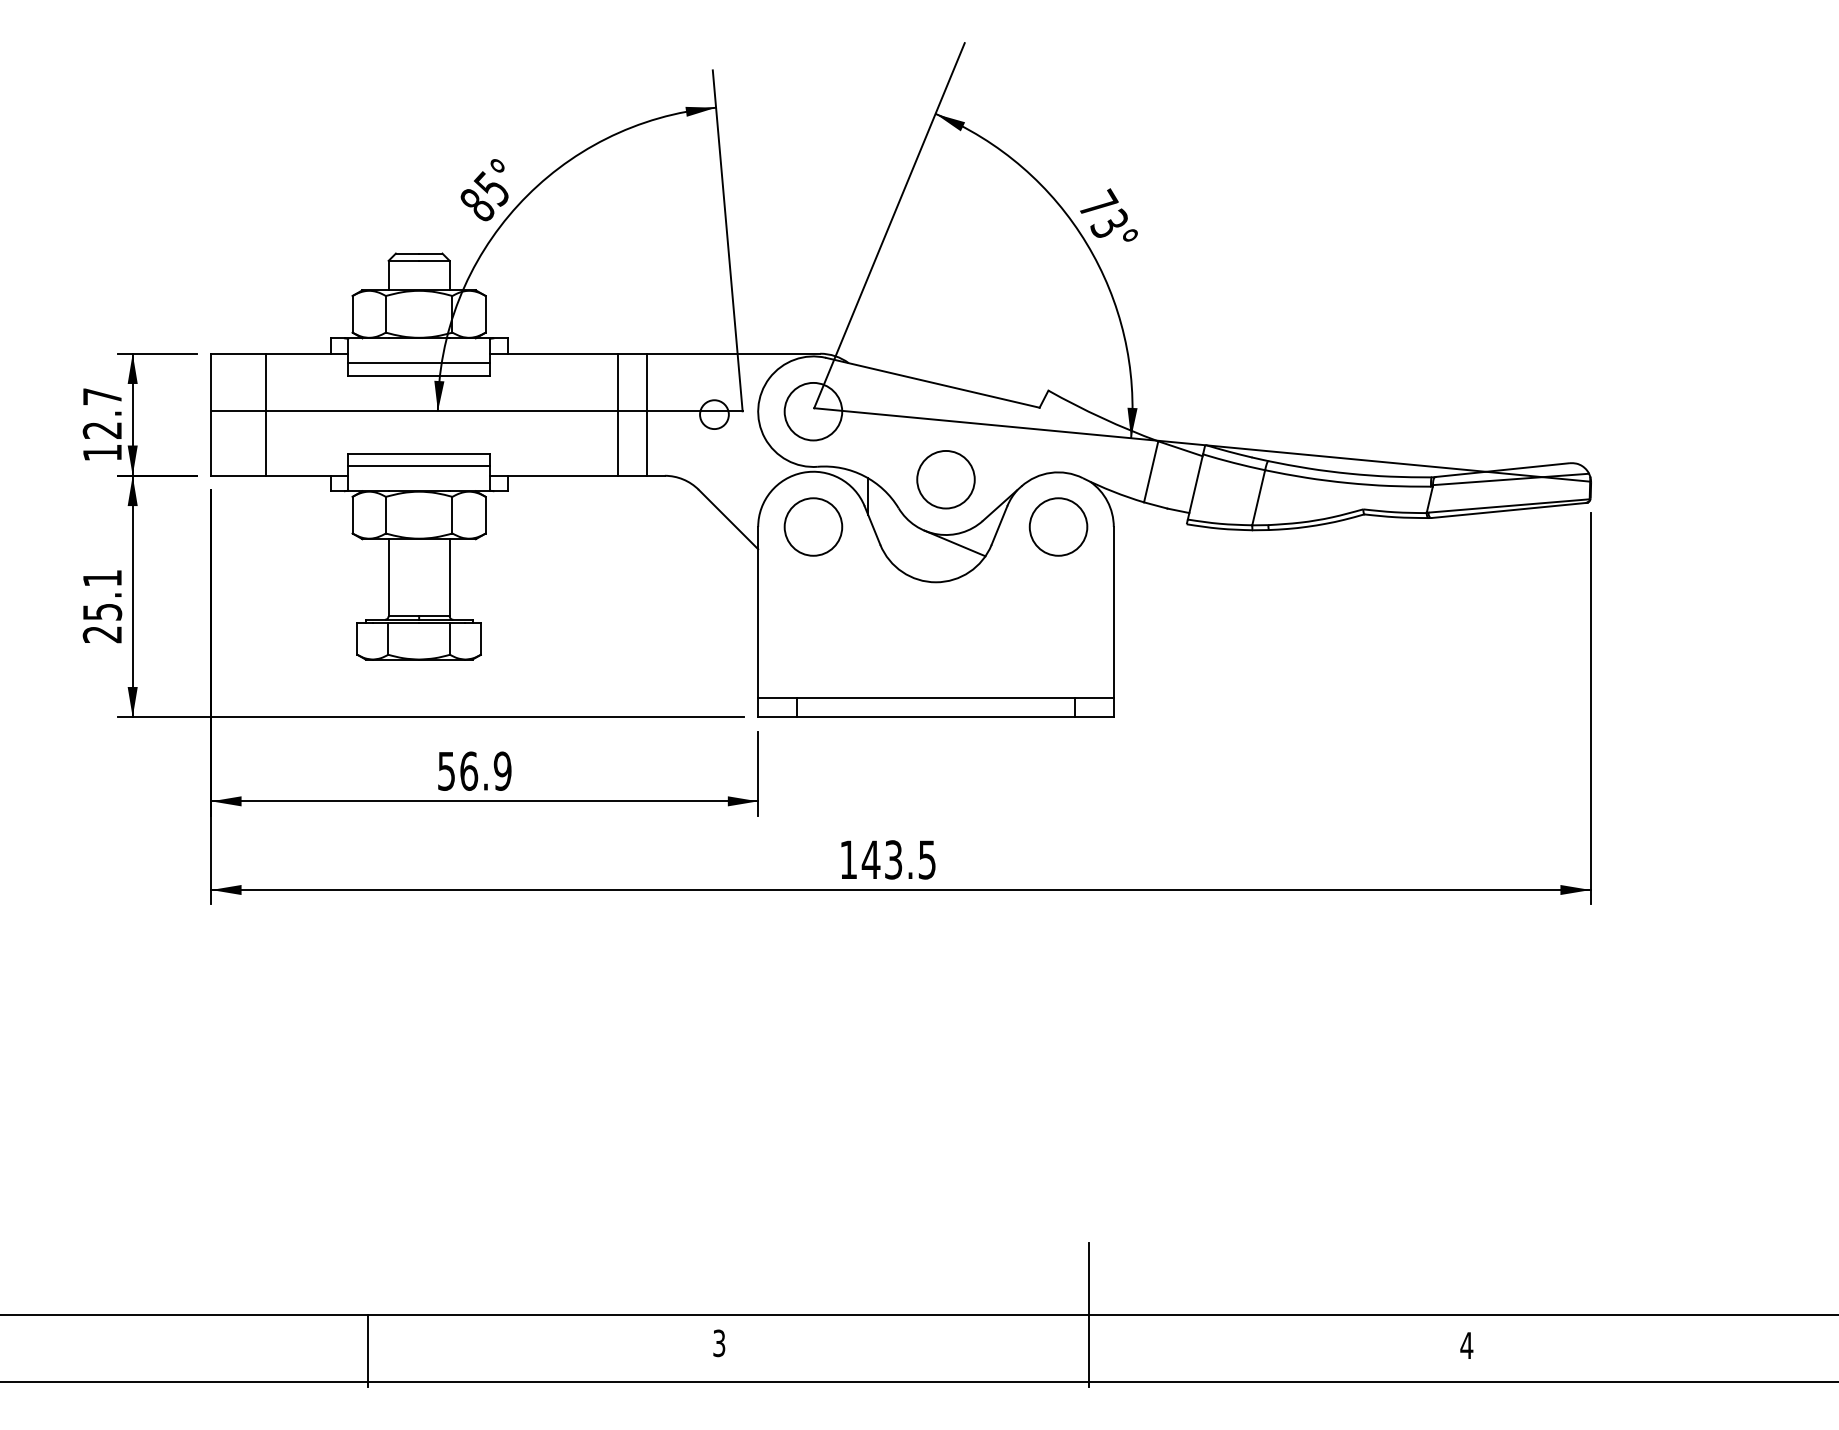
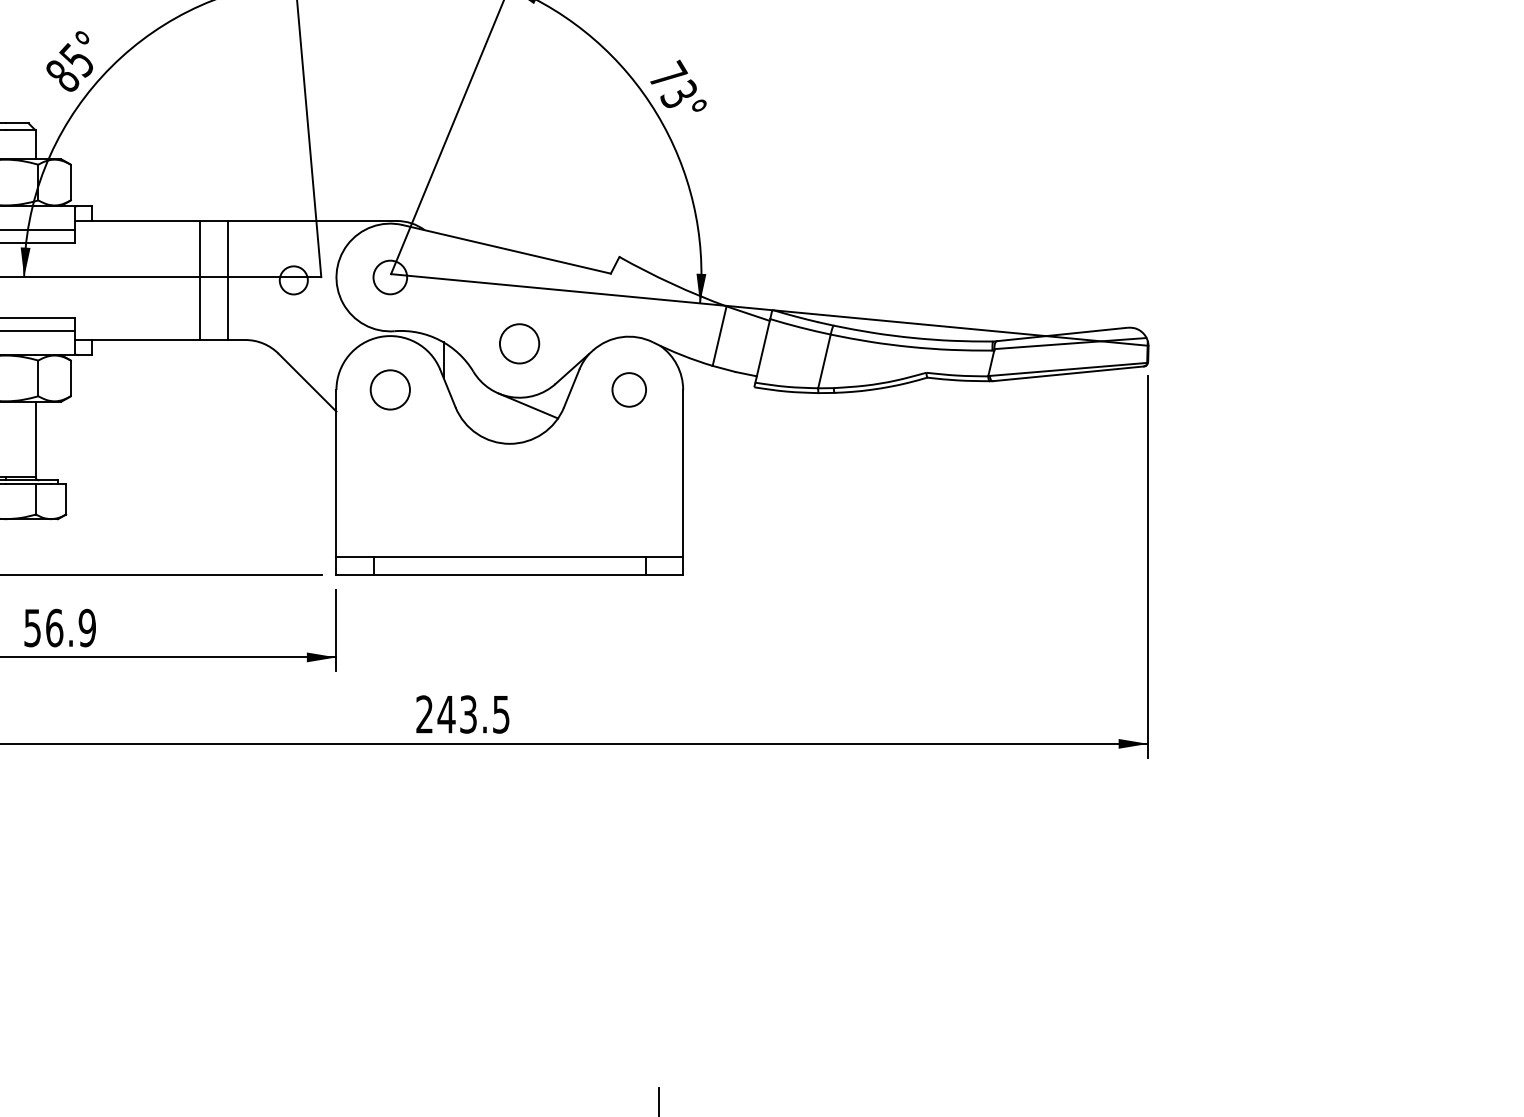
circle: (813, 411) -> (390, 277), size x0.6
circle: (945, 479) -> (519, 343), size x0.7
circle: (813, 526) -> (390, 389), size x0.7
circle: (1058, 526) -> (629, 389), size x0.6
text: (848, 859) -> (424, 714), 143.5 -> 243.5

